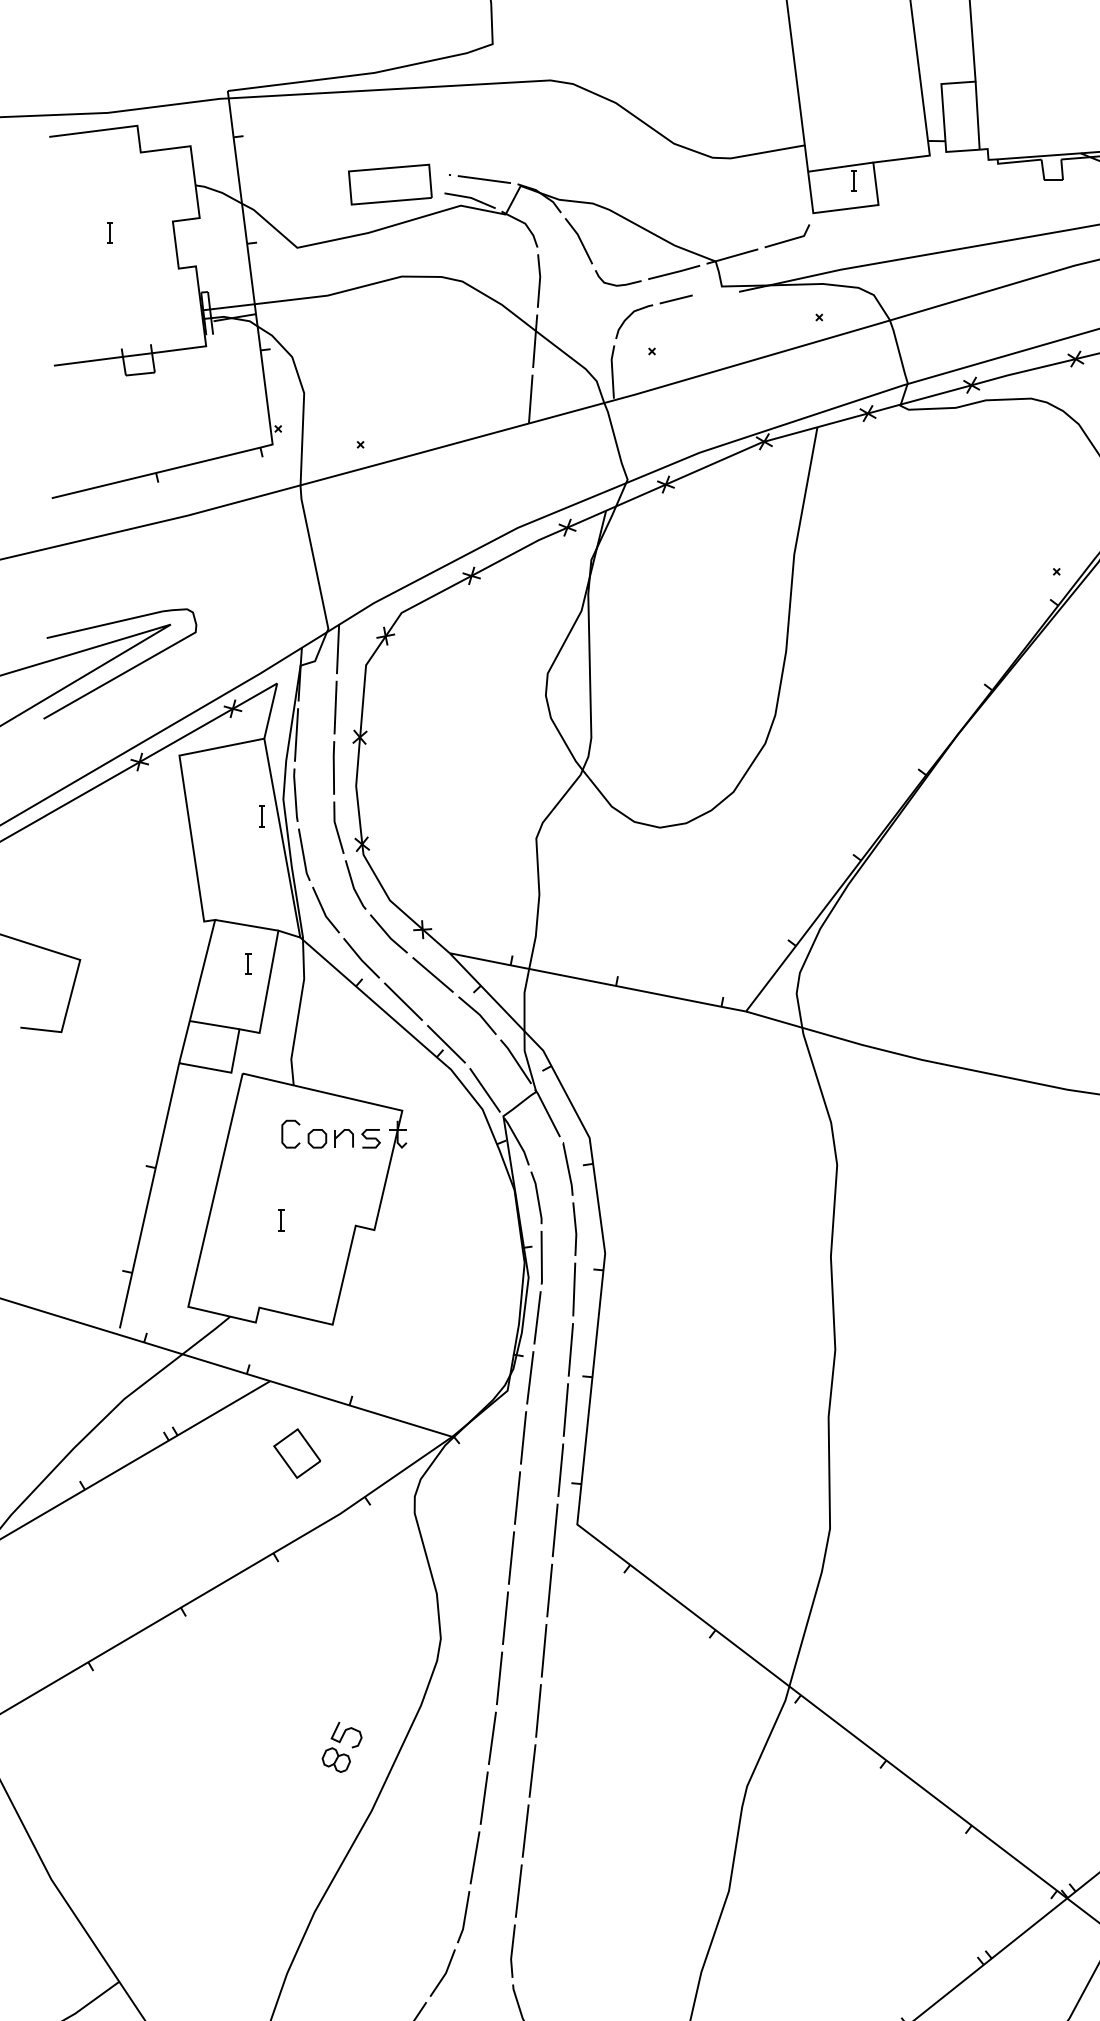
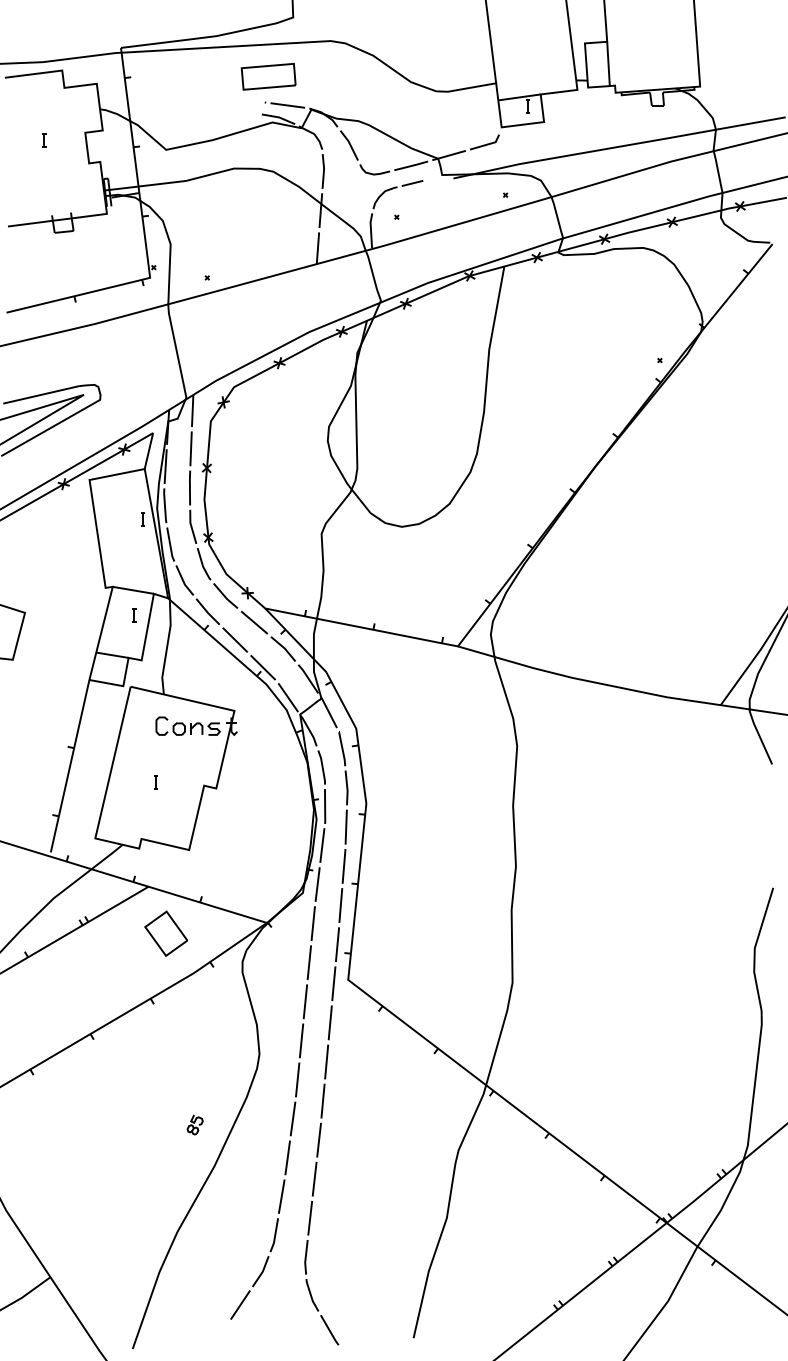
part: (390, 184) -> (268, 76), moved
part: (296, 1453) -> (165, 933), size x1.4
part: (340, 1746) -> (194, 1124), size x0.6

